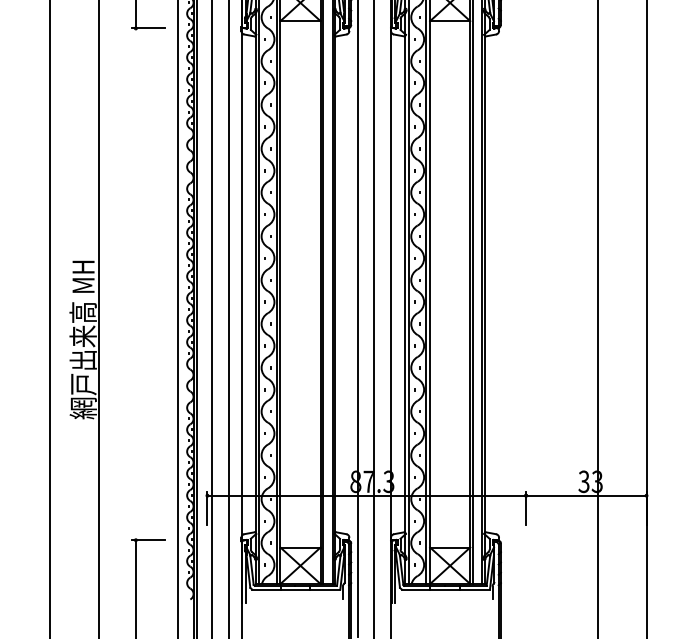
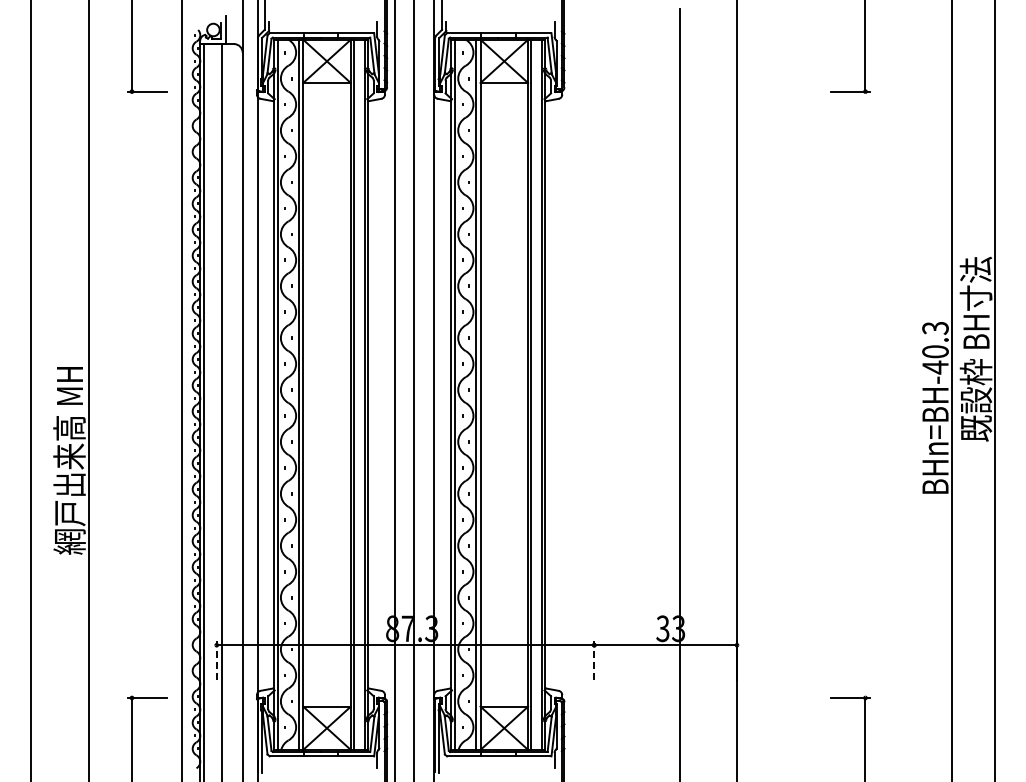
line: (207, 507) -> (216, 659), solid -> dashed
line: (526, 507) -> (594, 659), solid -> dashed

